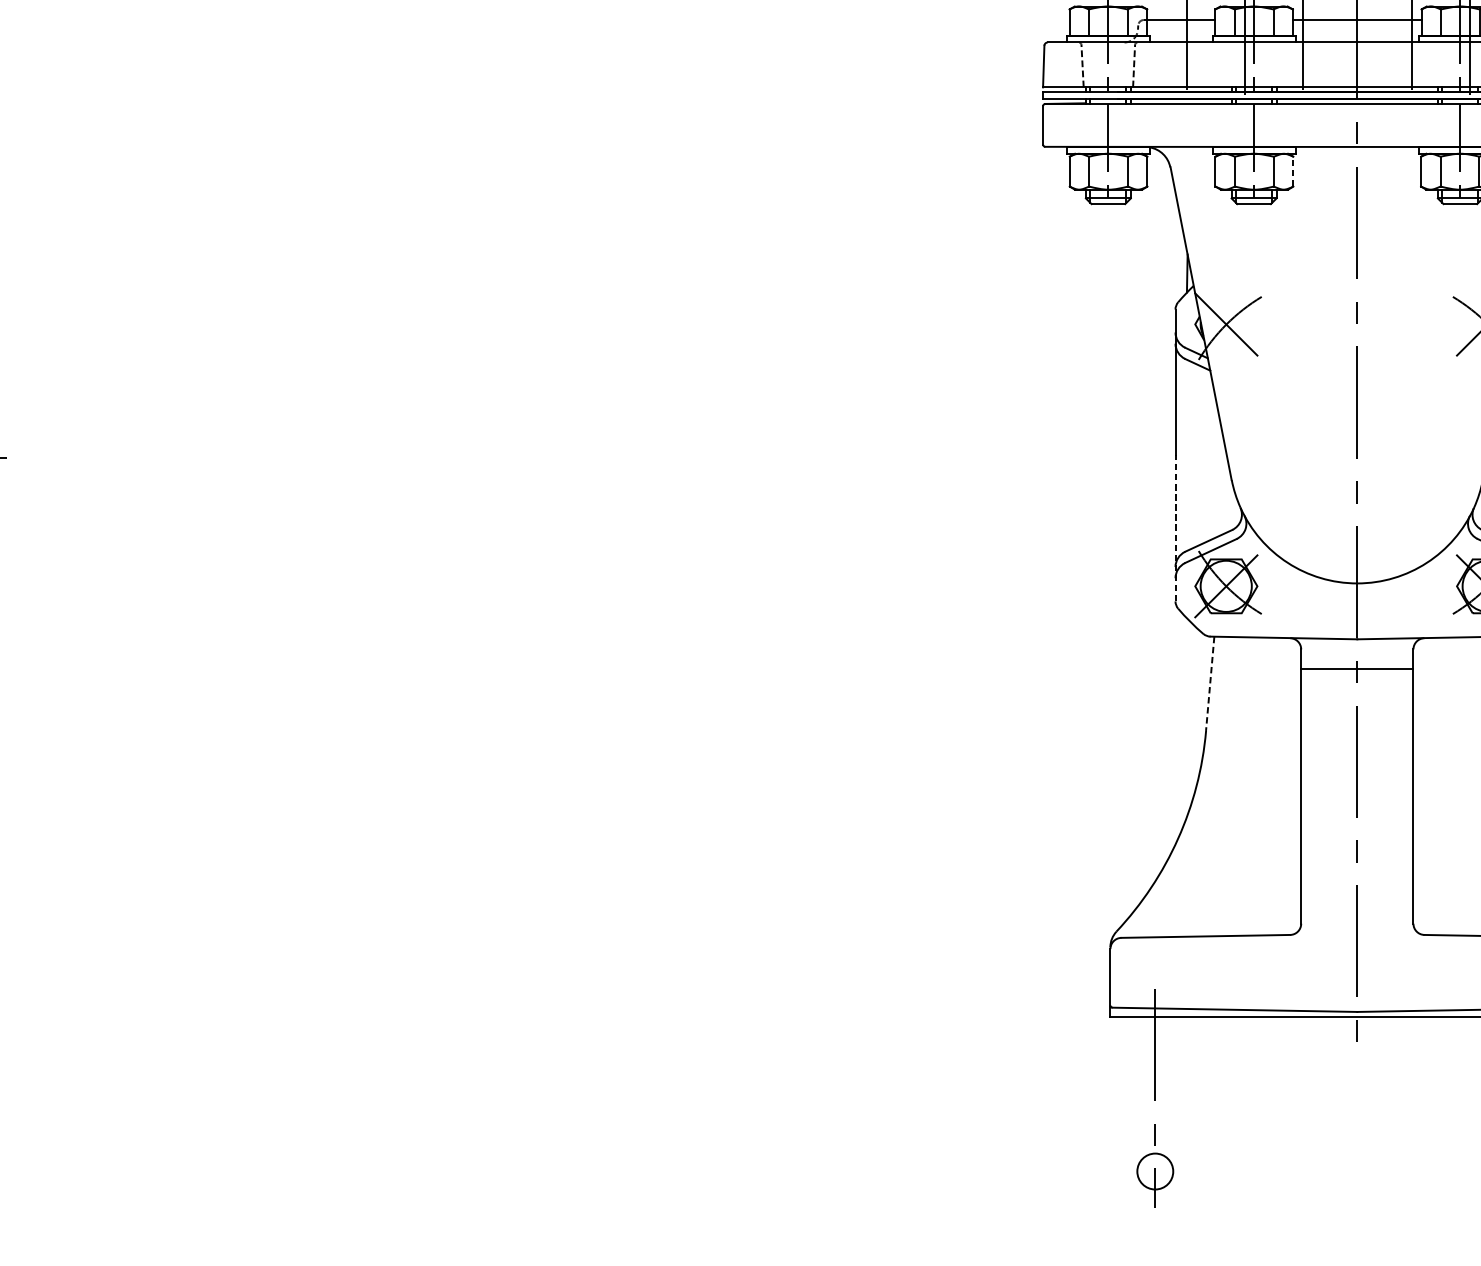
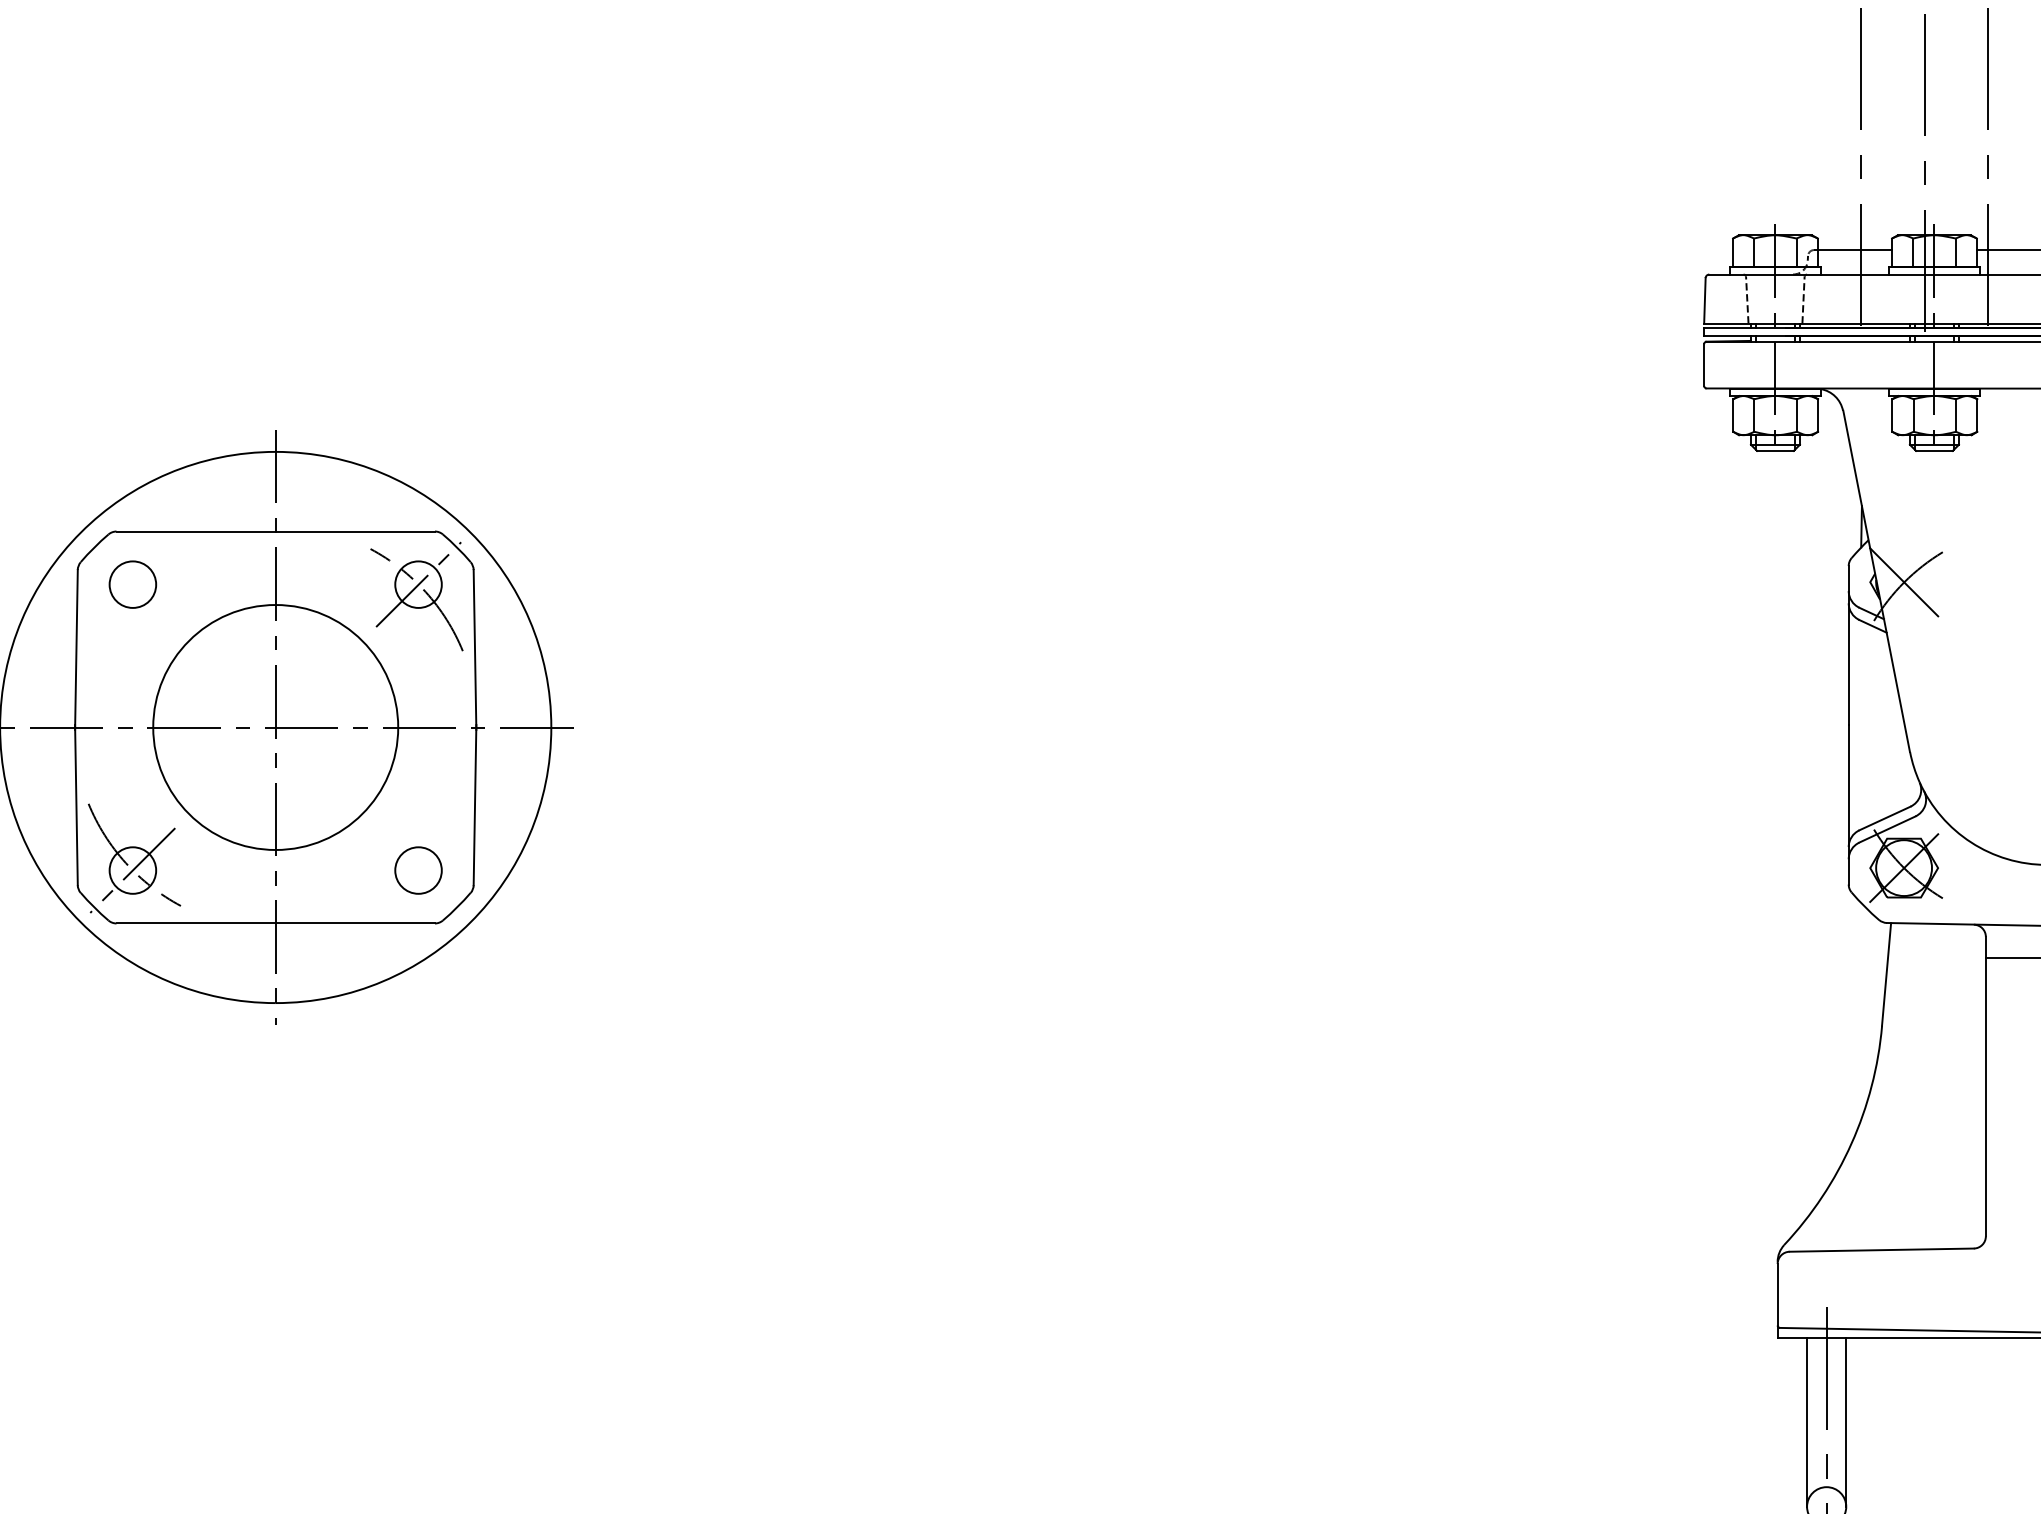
line: (1293, 171) -> (1977, 415), dashed -> solid
line: (1175, 528) -> (1848, 804), dashed -> solid
line: (1210, 683) -> (1886, 974), dashed -> solid
line: (1137, 1093) -> (1807, 1421), added
line: (1173, 1093) -> (1846, 1421), added

